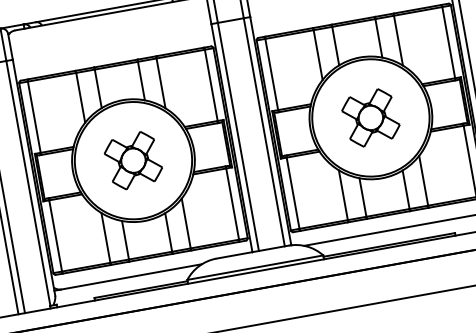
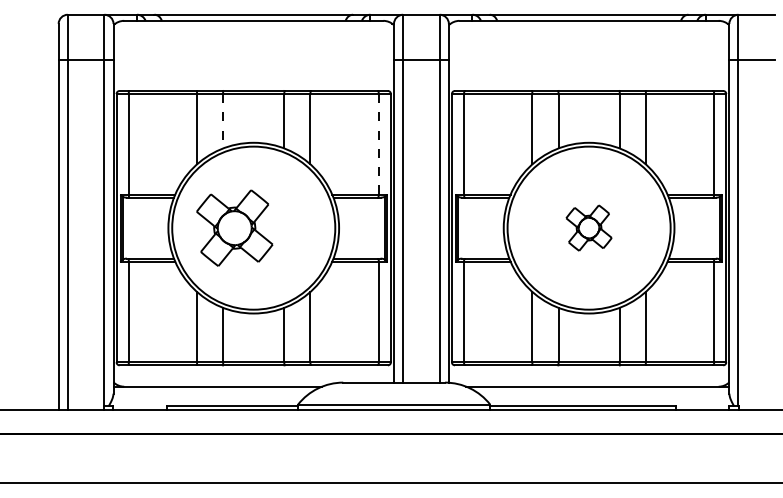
line: (211, 85) -> (378, 144), solid -> dashed
line: (98, 89) -> (223, 121), solid -> dashed
part: (370, 117) -> (588, 227), size x0.6
part: (133, 160) -> (234, 227), moved

